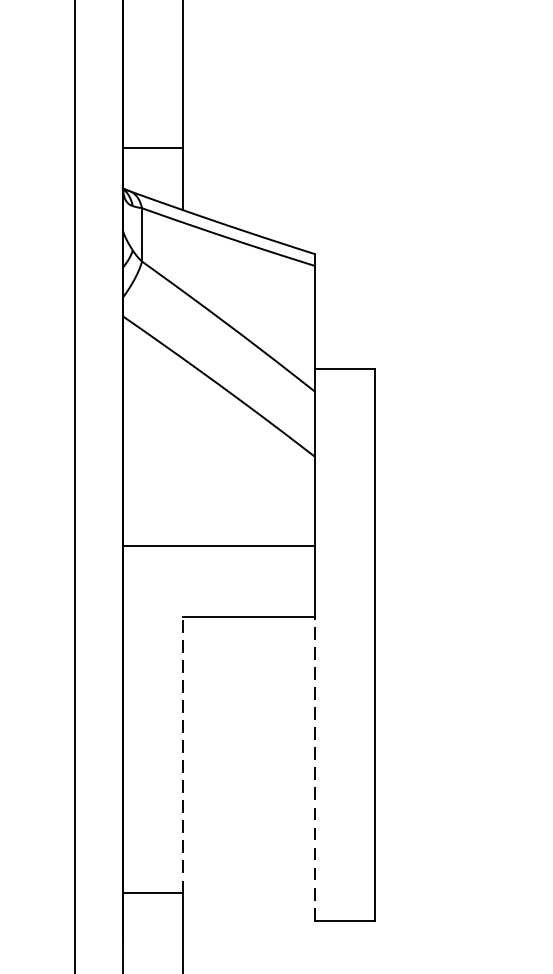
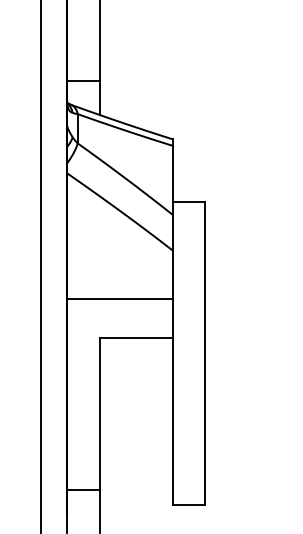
line: (183, 755) -> (100, 414), dashed -> solid
line: (314, 768) -> (172, 421), dashed -> solid

